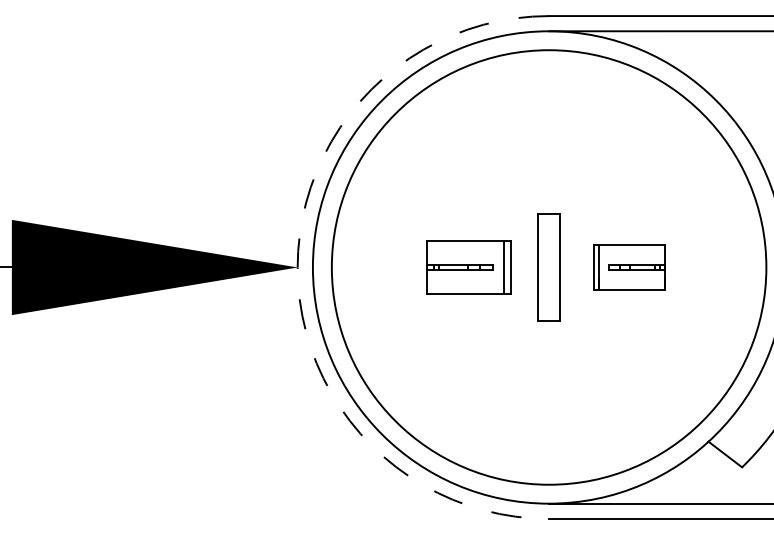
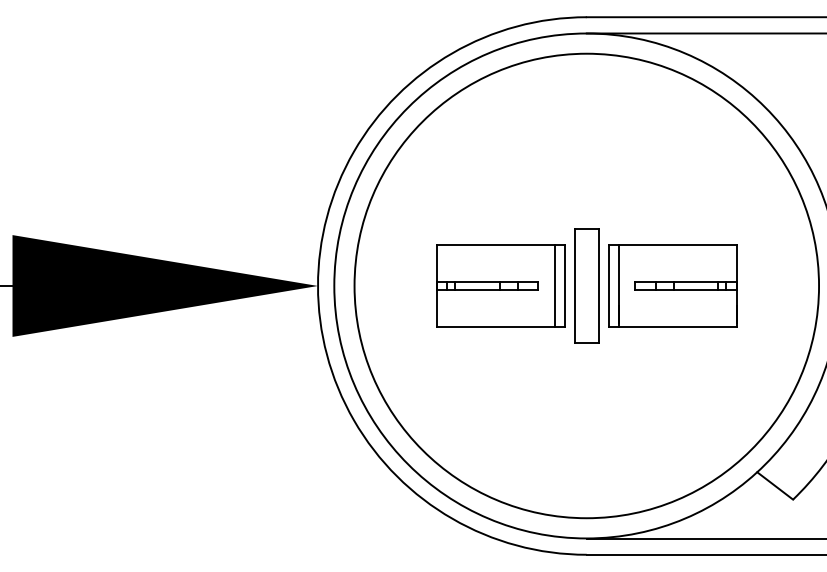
arc: (298, 267) -> (318, 286), dashed -> solid
part: (468, 267) -> (500, 285), size x1.43
part: (629, 267) -> (672, 285), size x1.67

